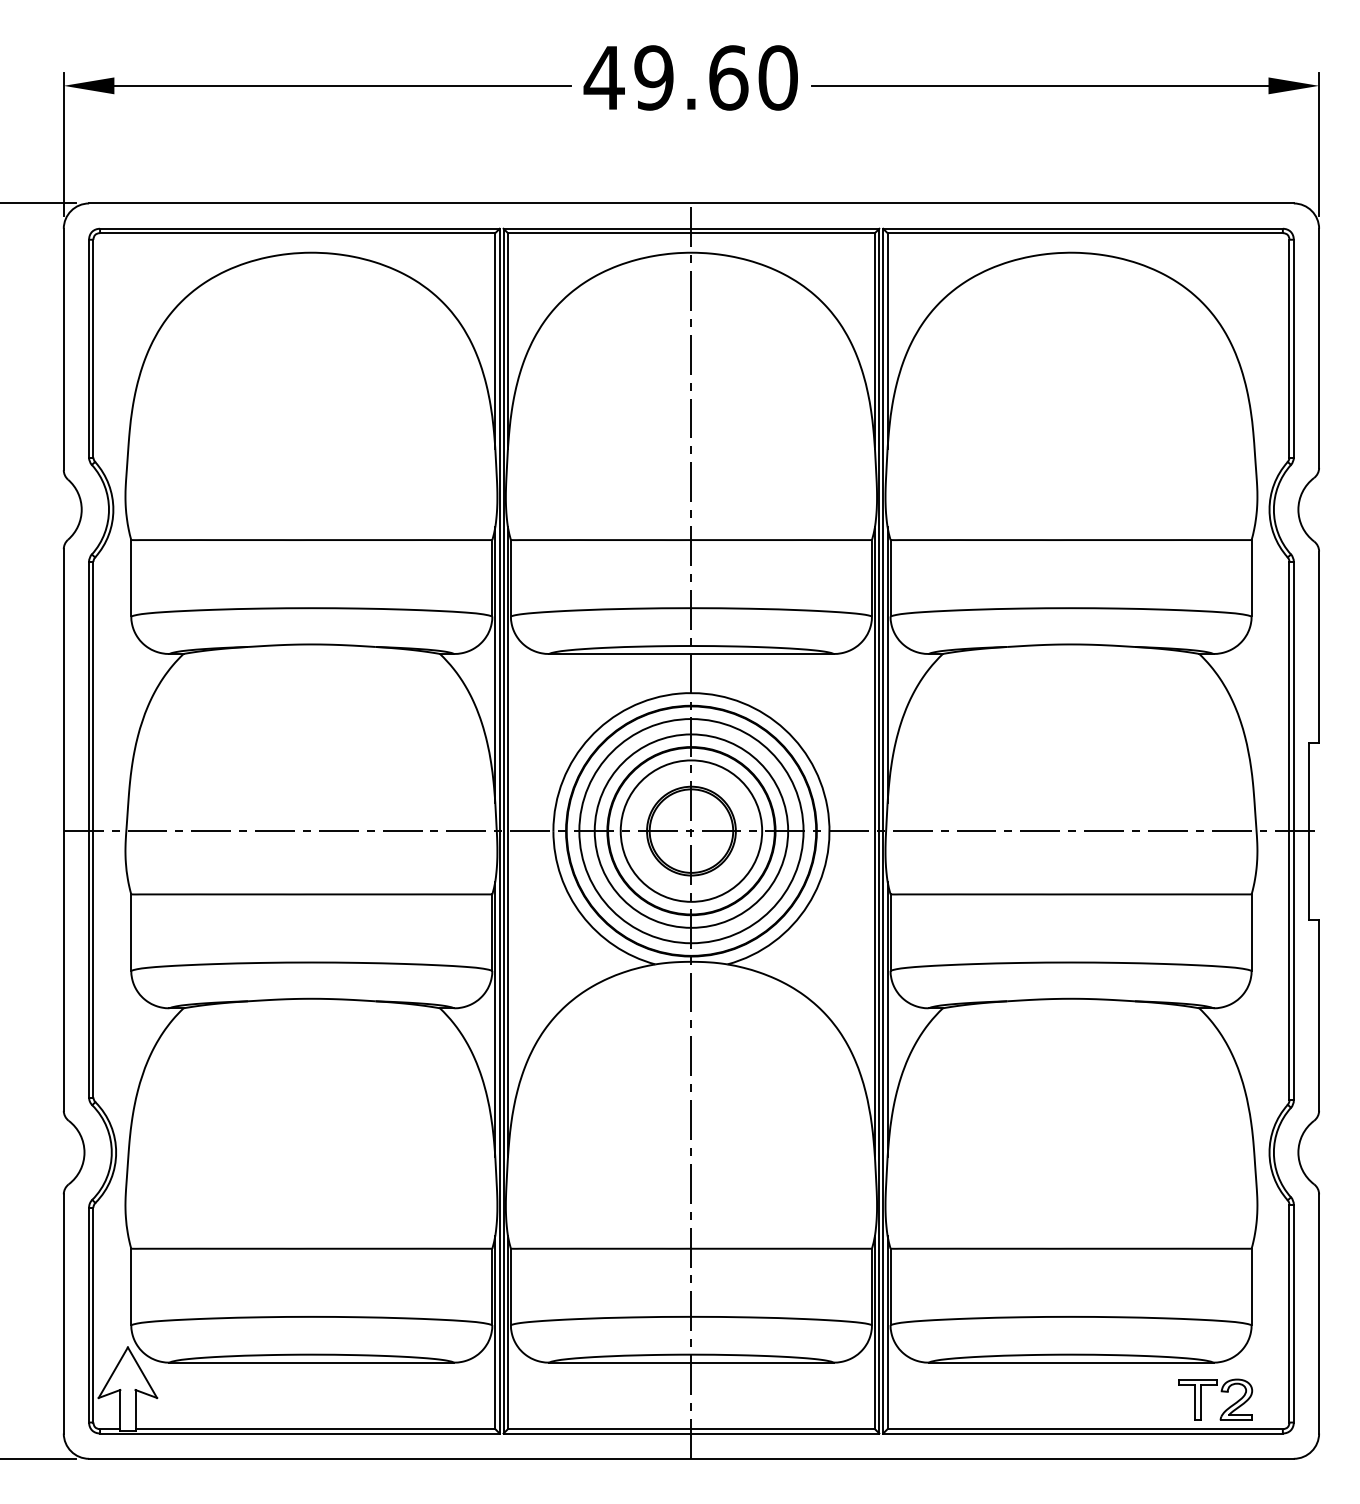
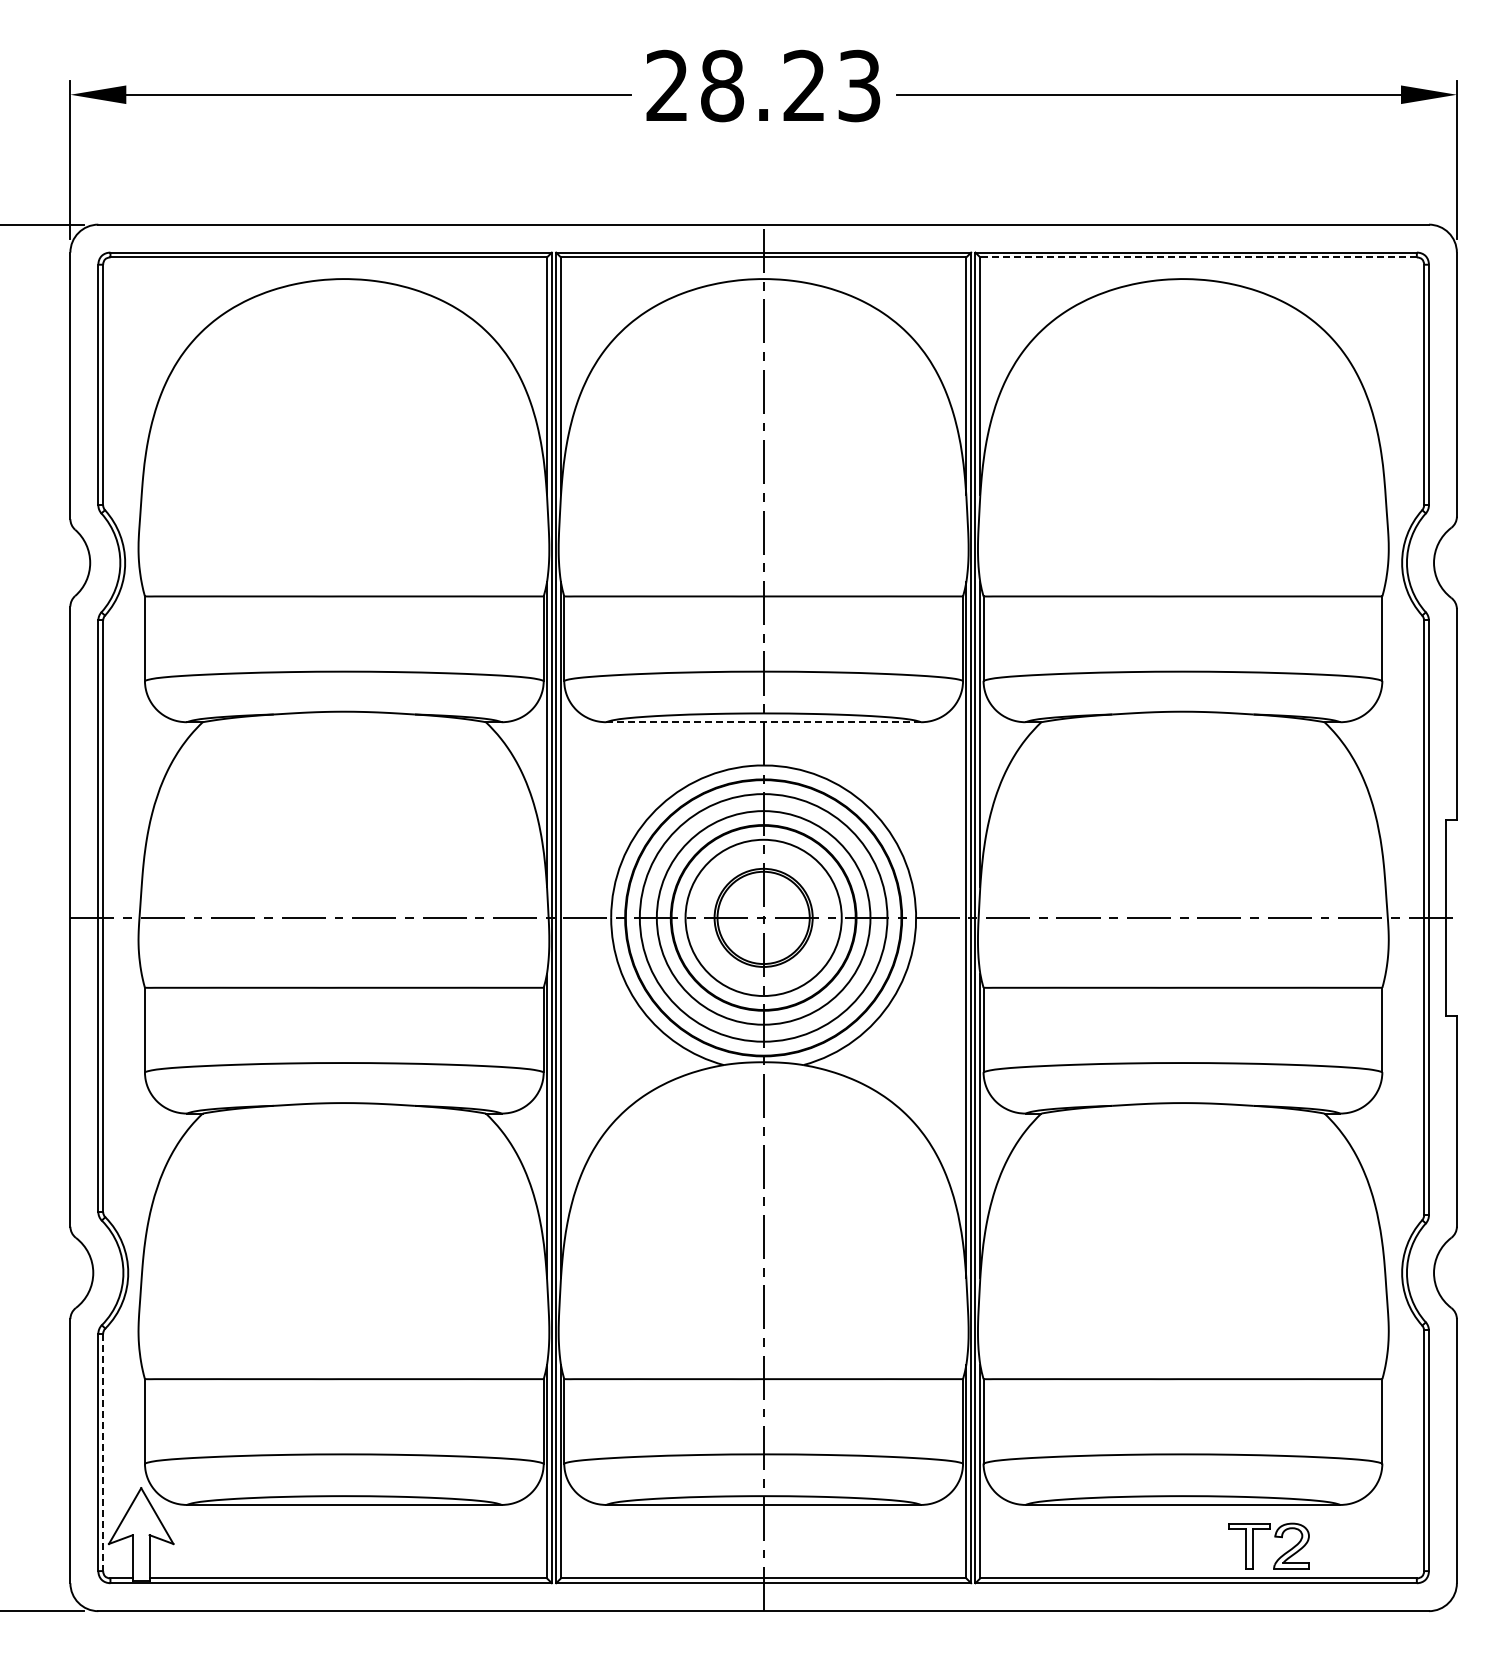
text: (690, 77) -> (762, 85), 49.60 -> 28.23
line: (1085, 233) -> (1198, 257), solid -> dashed
line: (691, 654) -> (763, 722), solid -> dashed
line: (93, 1315) -> (103, 1452), solid -> dashed
part: (1220, 1392) -> (1274, 1537), moved

